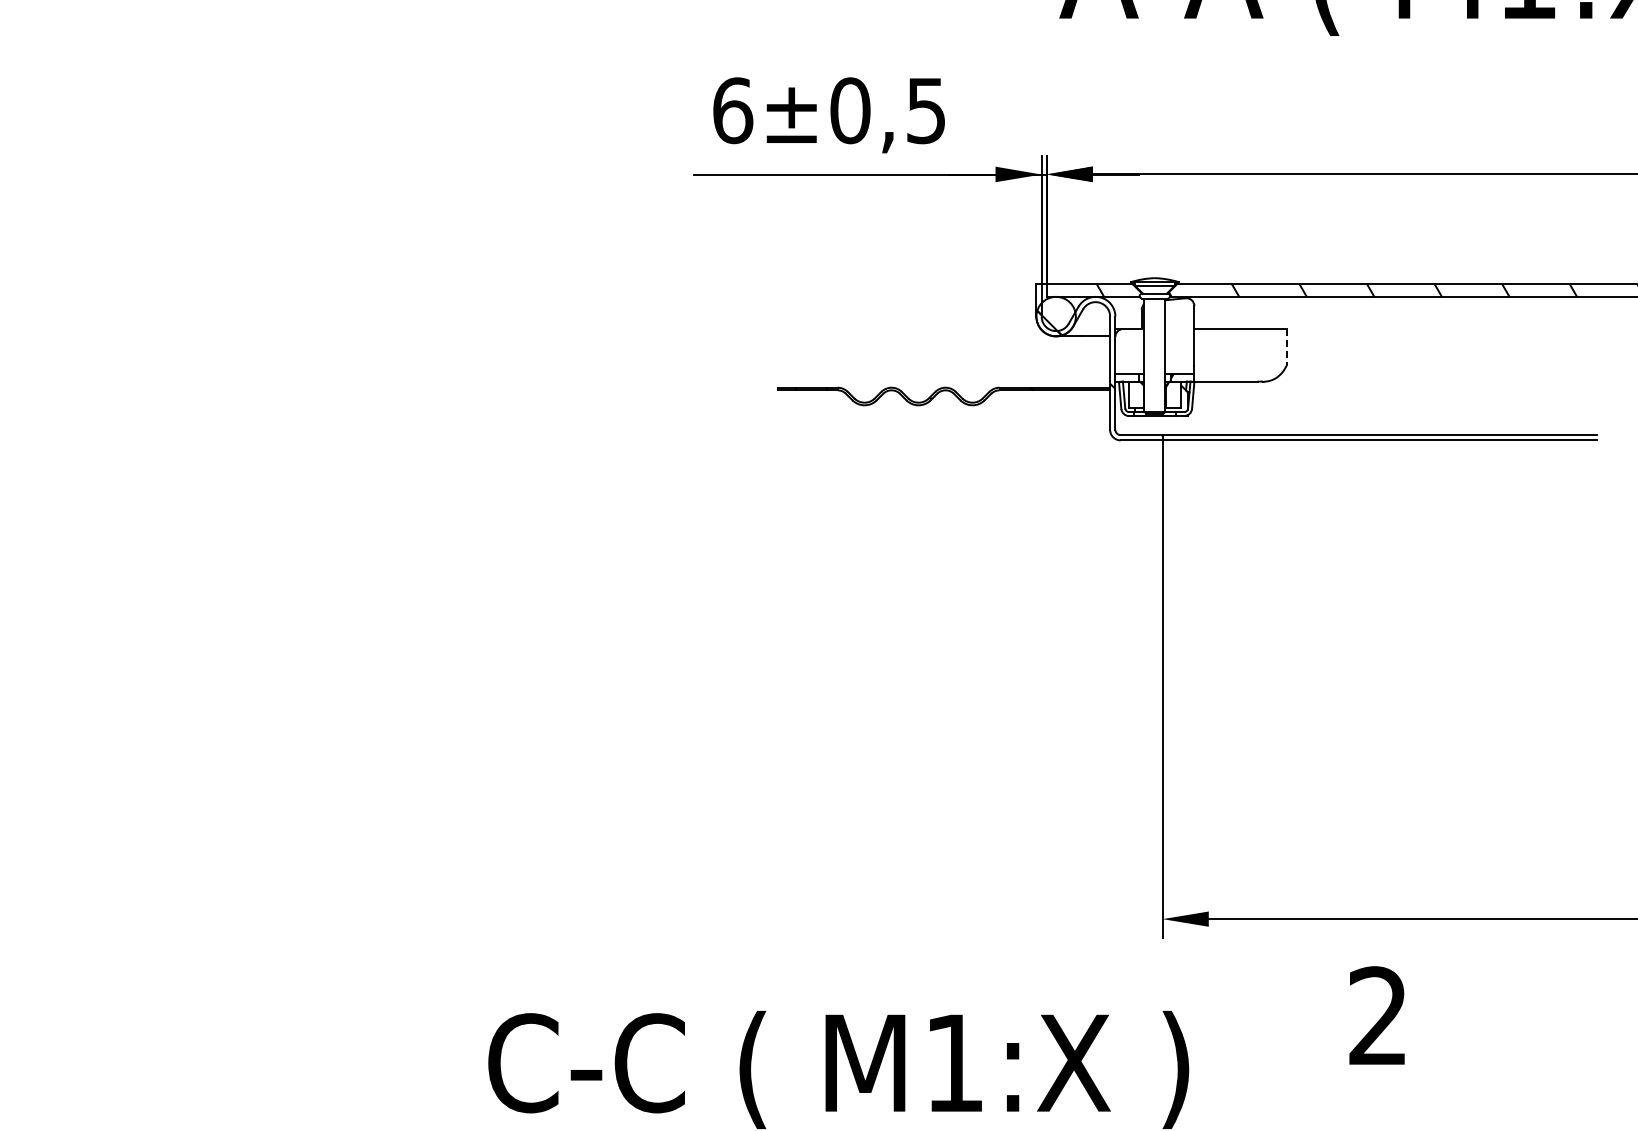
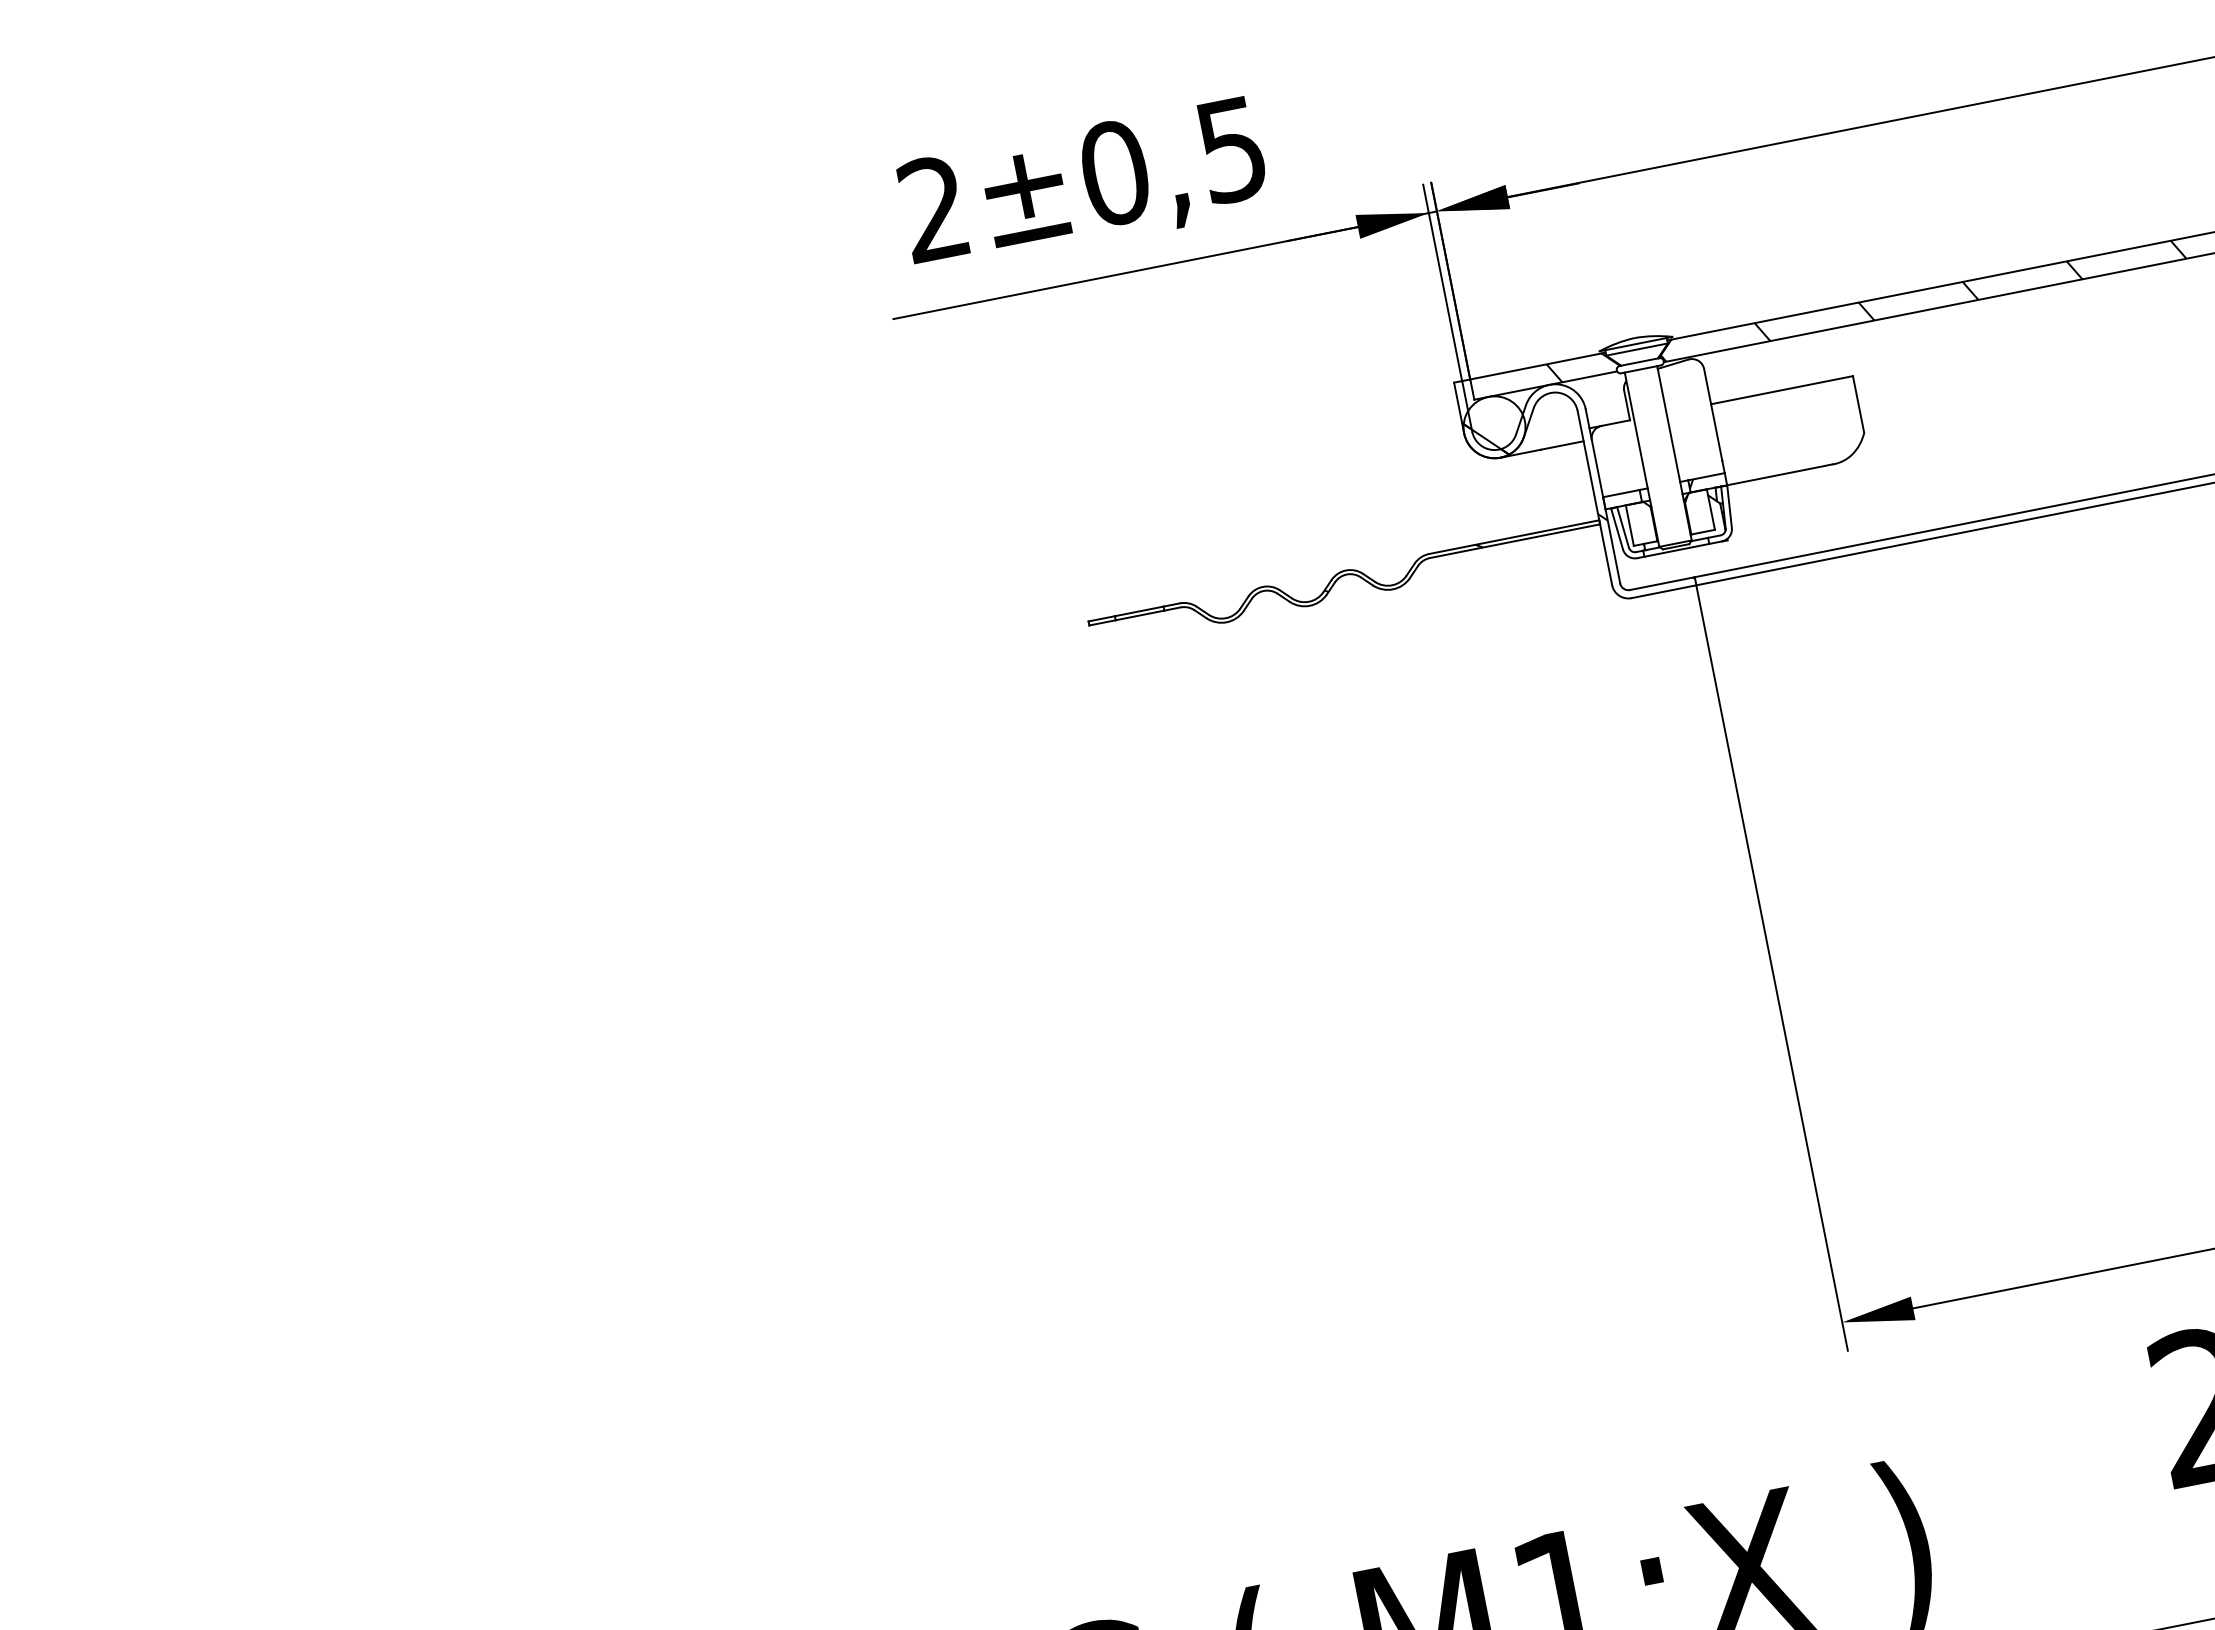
text: (733, 110) -> (934, 208), 6 -> 2
line: (1286, 347) -> (1858, 404), dashed -> solid

